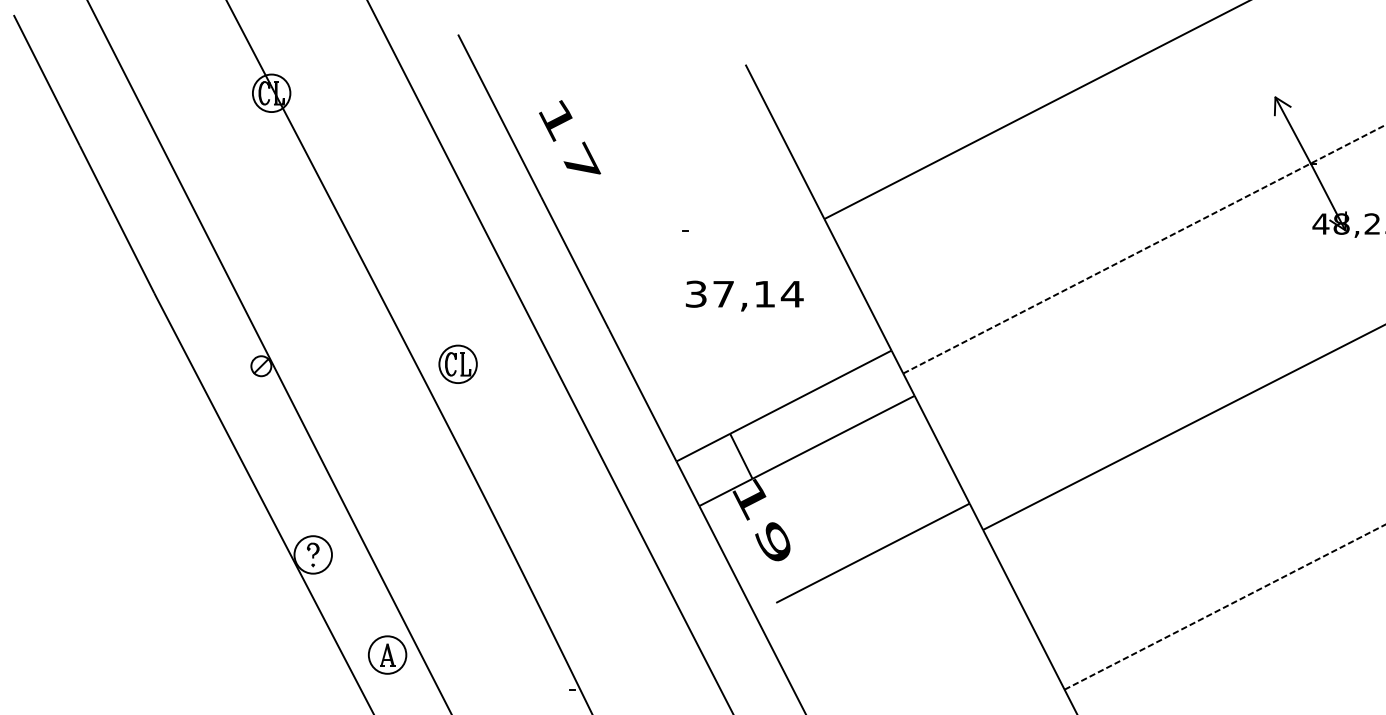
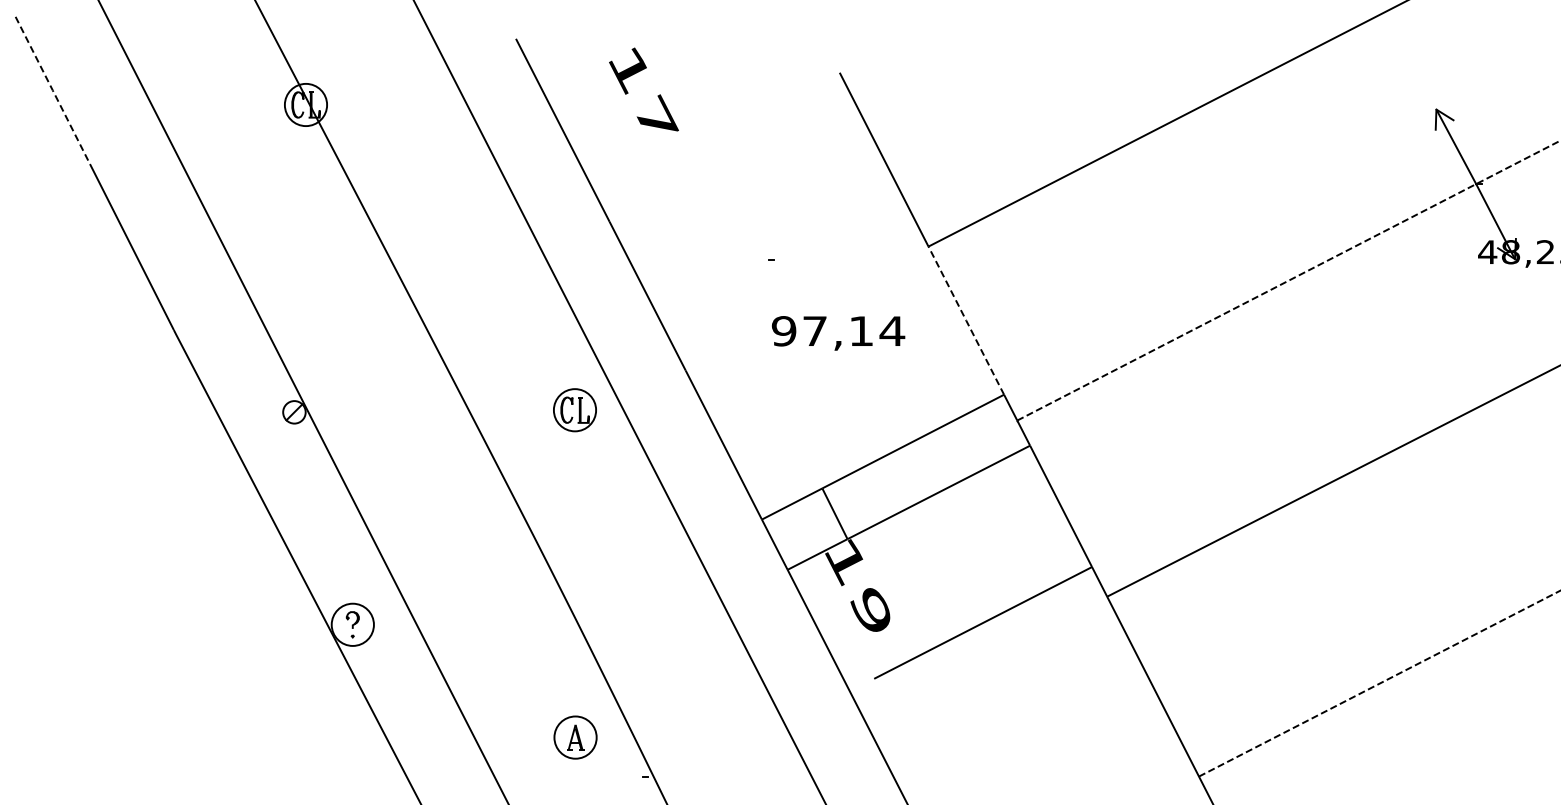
line: (46, 80) -> (52, 90), solid -> dashed
text: (569, 137) -> (643, 89), moved
line: (858, 284) -> (966, 320), solid -> dashed
text: (695, 294) -> (783, 331), 37,14 -> 97,14
part: (457, 364) -> (574, 410), moved
part: (387, 654) -> (575, 737), moved

